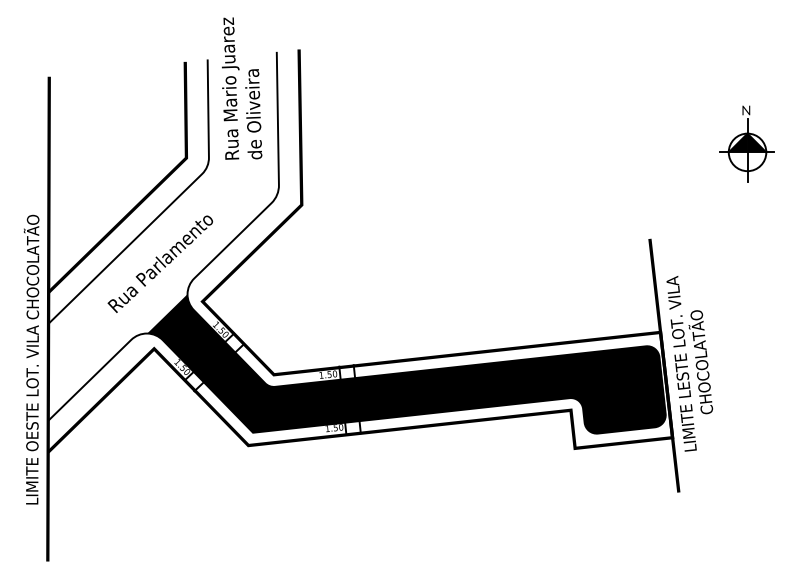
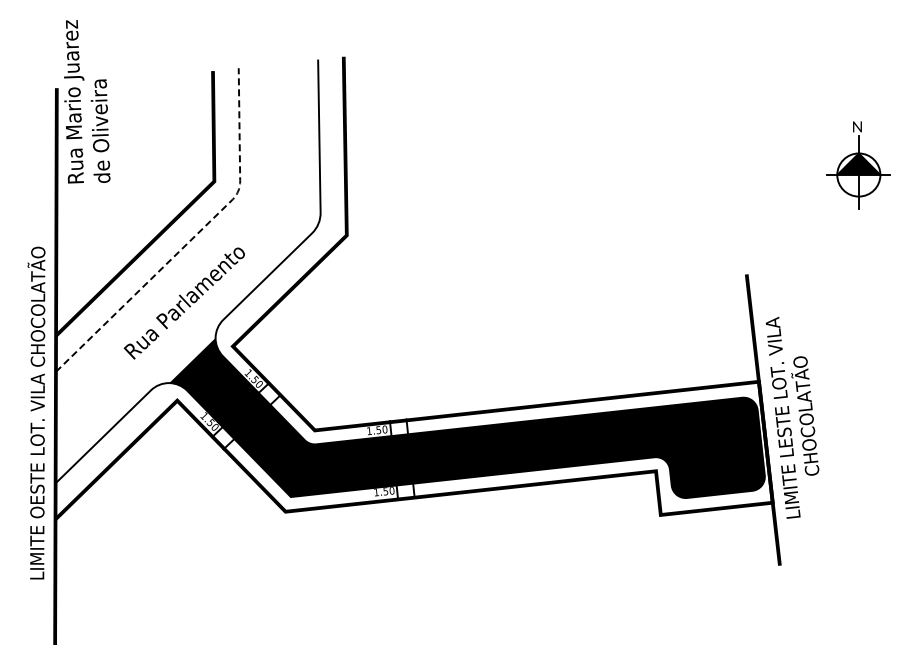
text: (242, 88) -> (87, 101), moved
line: (170, 205) -> (195, 236), solid -> dashed

